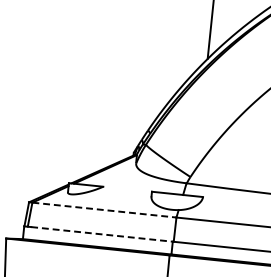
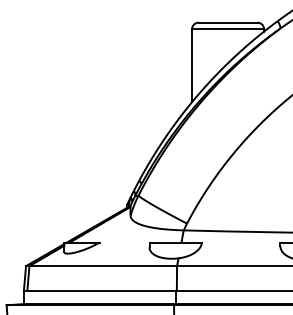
line: (104, 210) -> (103, 266), dashed -> solid
line: (103, 234) -> (104, 291), dashed -> solid

